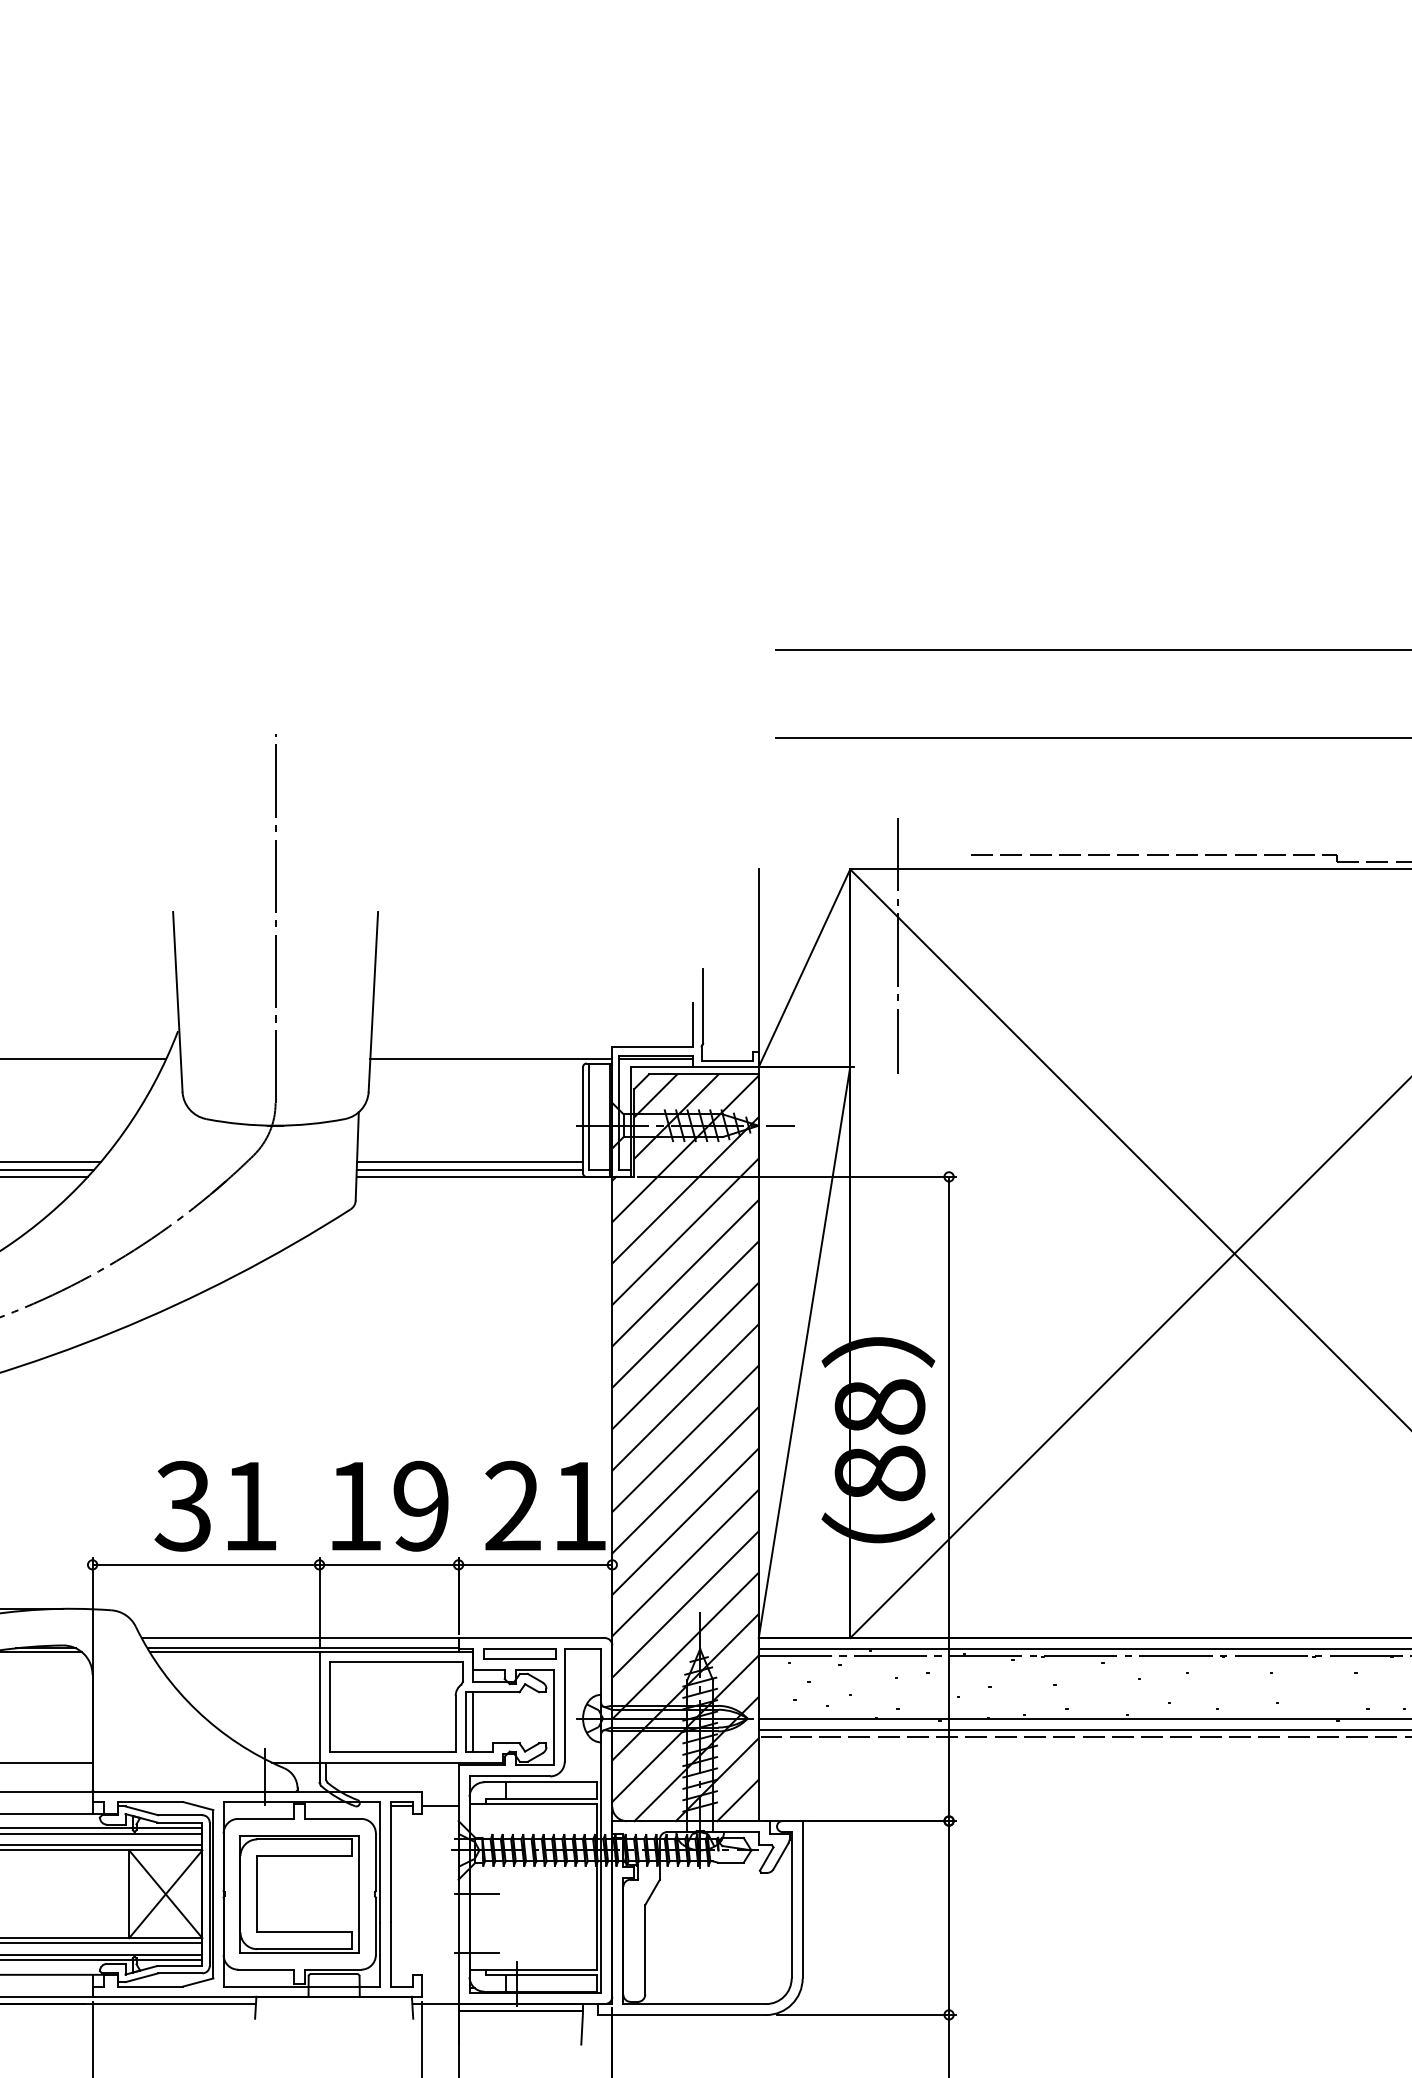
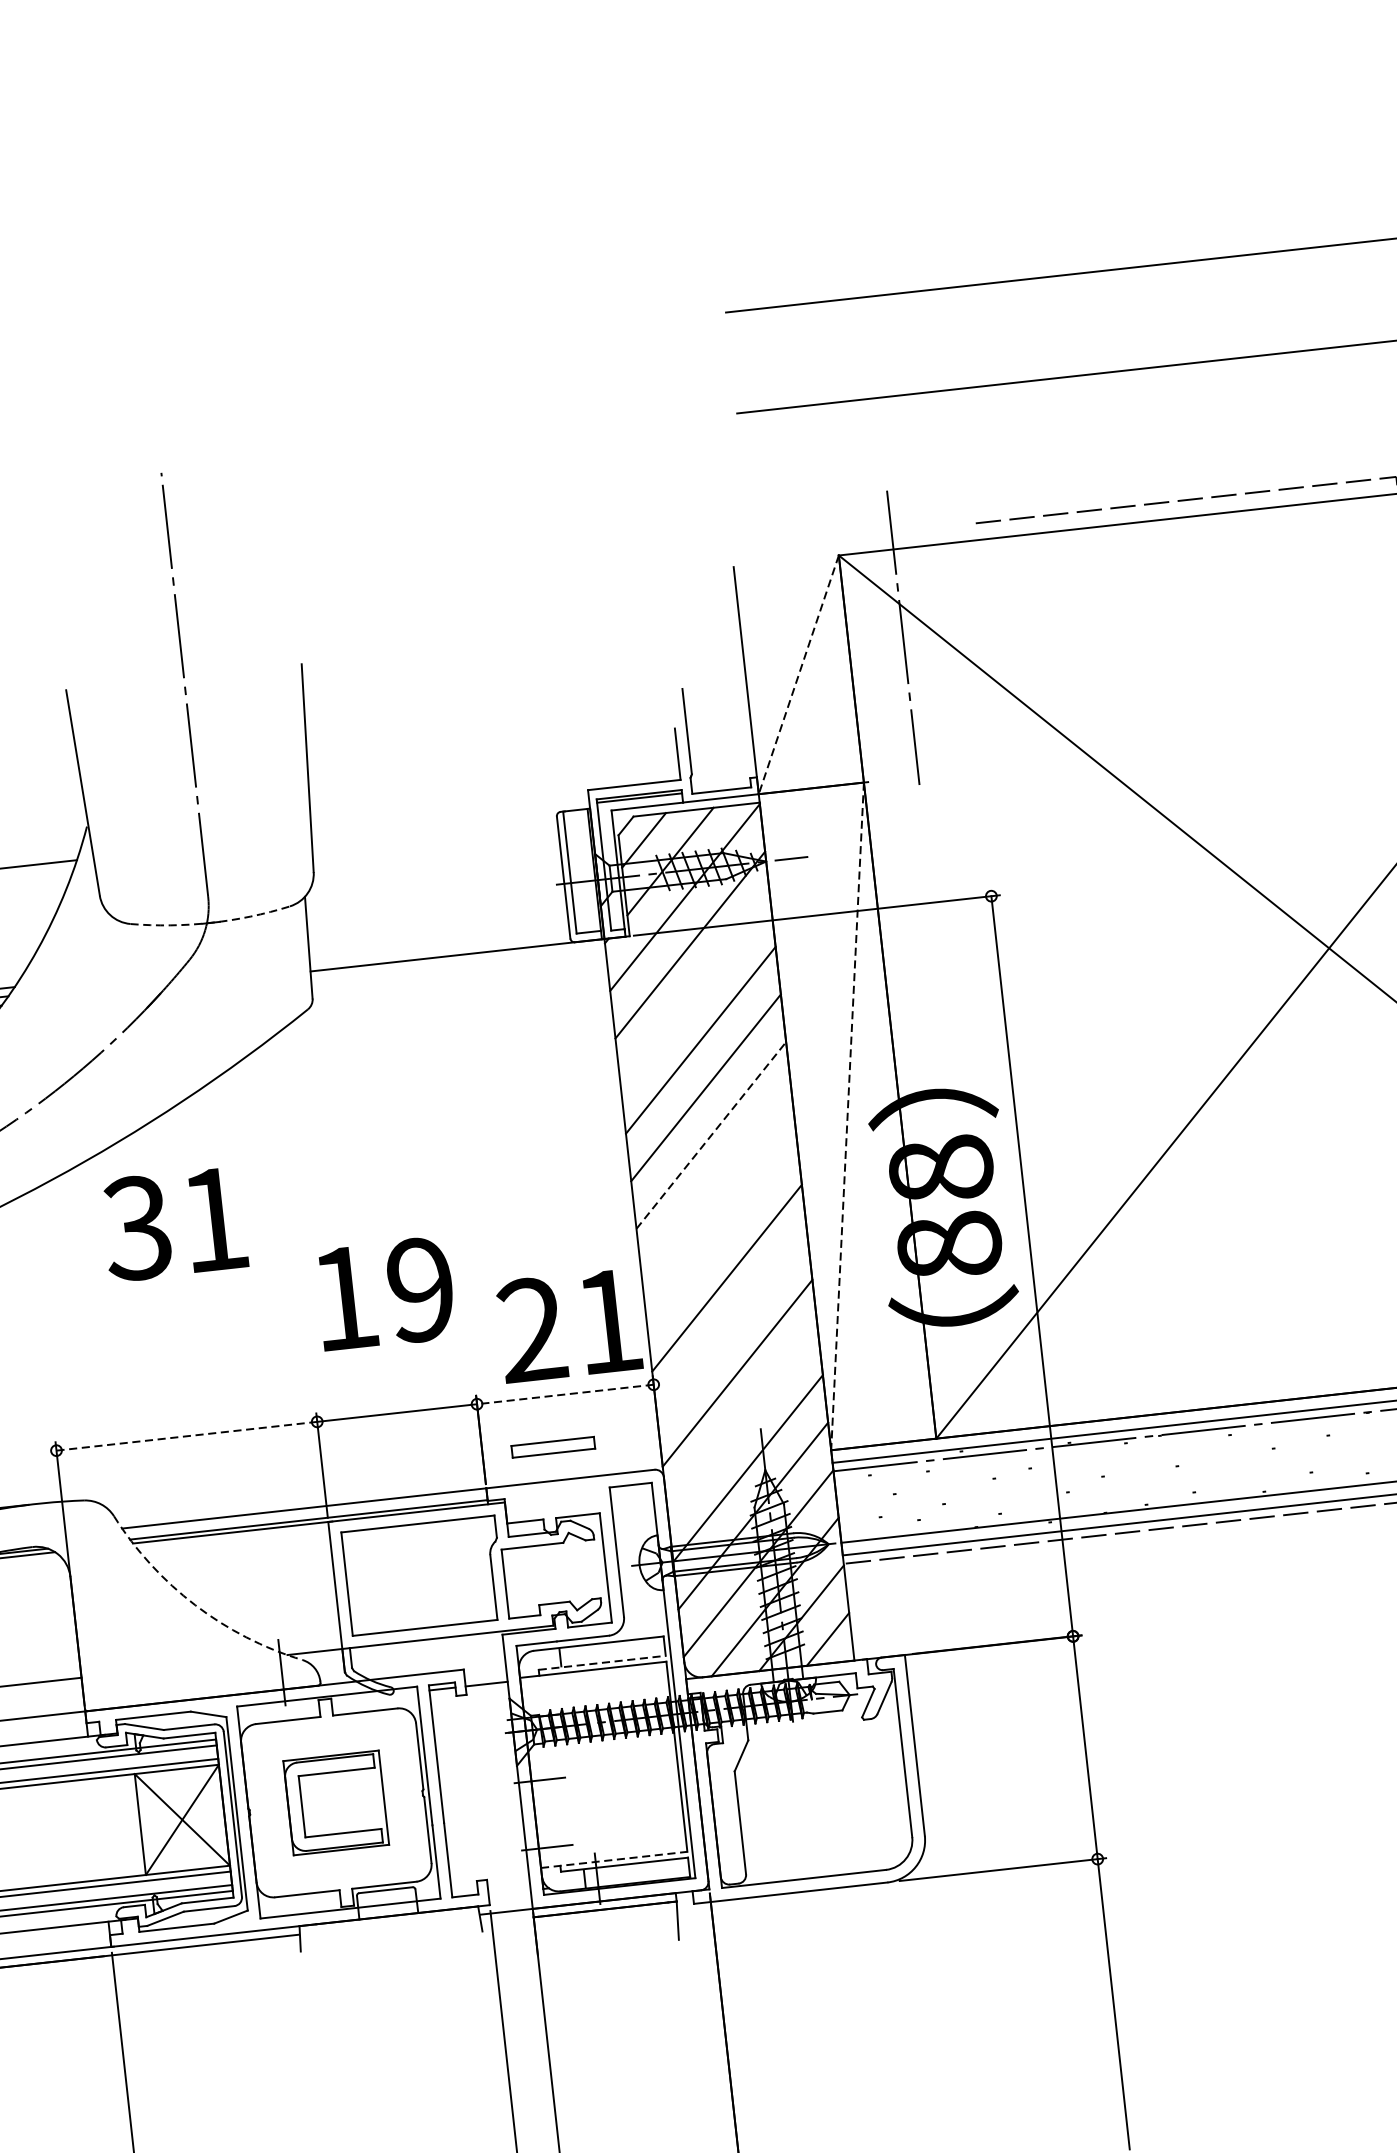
line: (804, 968) -> (798, 675), solid -> dashed
line: (491, 1059) -> (450, 819), removed
arc: (275, 1125) -> (210, 922), solid -> dashed
line: (469, 1162) -> (438, 940), removed
line: (469, 1169) -> (439, 948), removed
line: (685, 1231) -> (695, 992), removed
line: (804, 1353) -> (847, 1117), solid -> dashed
line: (685, 1356) -> (711, 1136), solid -> dashed
line: (685, 1397) -> (716, 1183), removed
line: (685, 1438) -> (721, 1230), removed
text: (214, 1505) -> (173, 1223), moved
text: (390, 1505) -> (385, 1292), moved
line: (685, 1521) -> (732, 1325), removed
line: (206, 1564) -> (187, 1435), solid -> dashed
line: (535, 1564) -> (565, 1394), solid -> dashed
line: (685, 1604) -> (742, 1420), removed
part: (519, 1653) -> (552, 1446), moved
arc: (197, 1710) -> (195, 1604), solid -> dashed
line: (473, 1722) -> (514, 1583), removed
line: (542, 1799) -> (603, 1663), solid -> dashed
part: (299, 1894) -> (336, 1803), size x0.7
line: (533, 1969) -> (614, 1859), solid -> dashed

